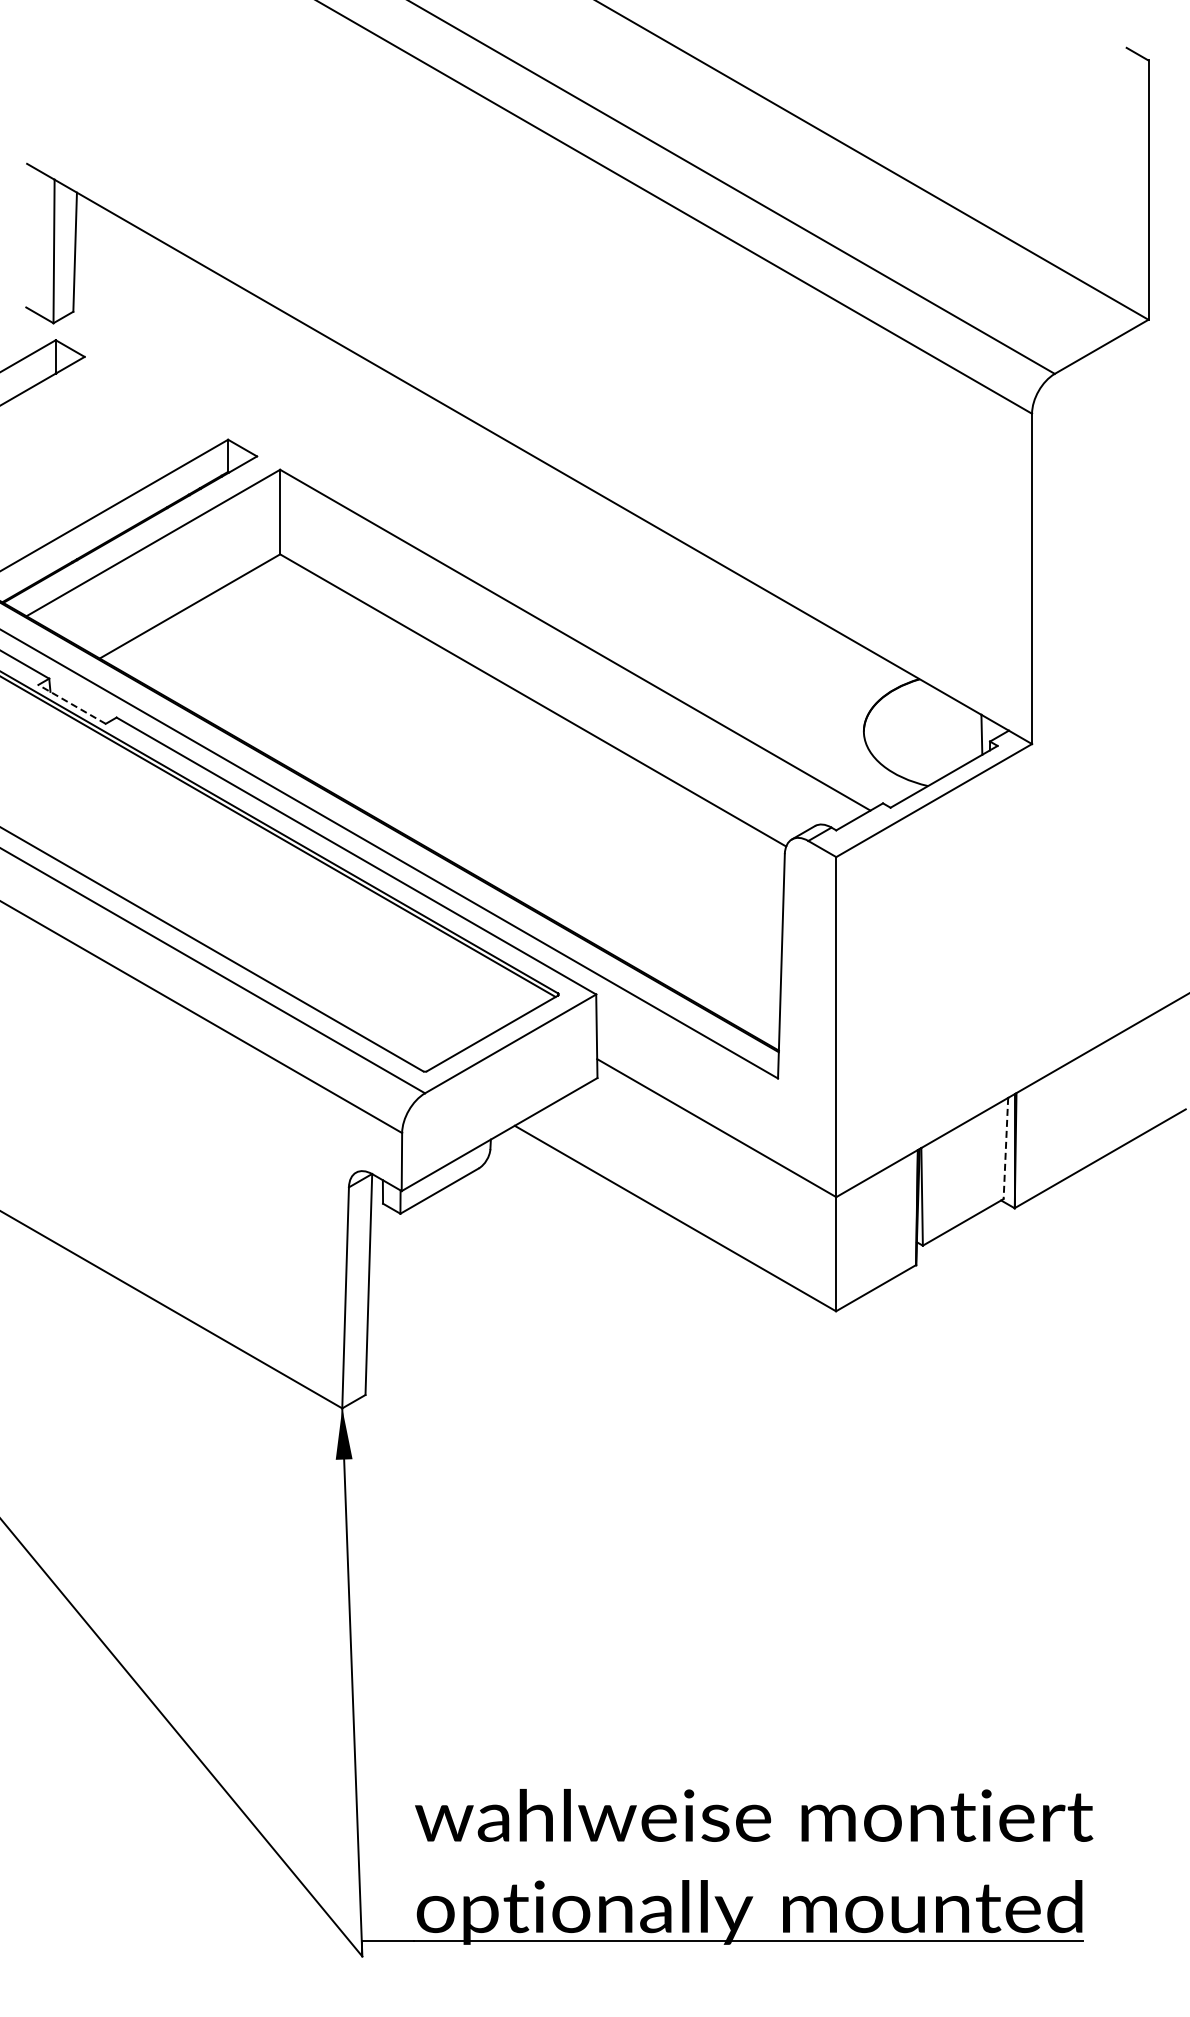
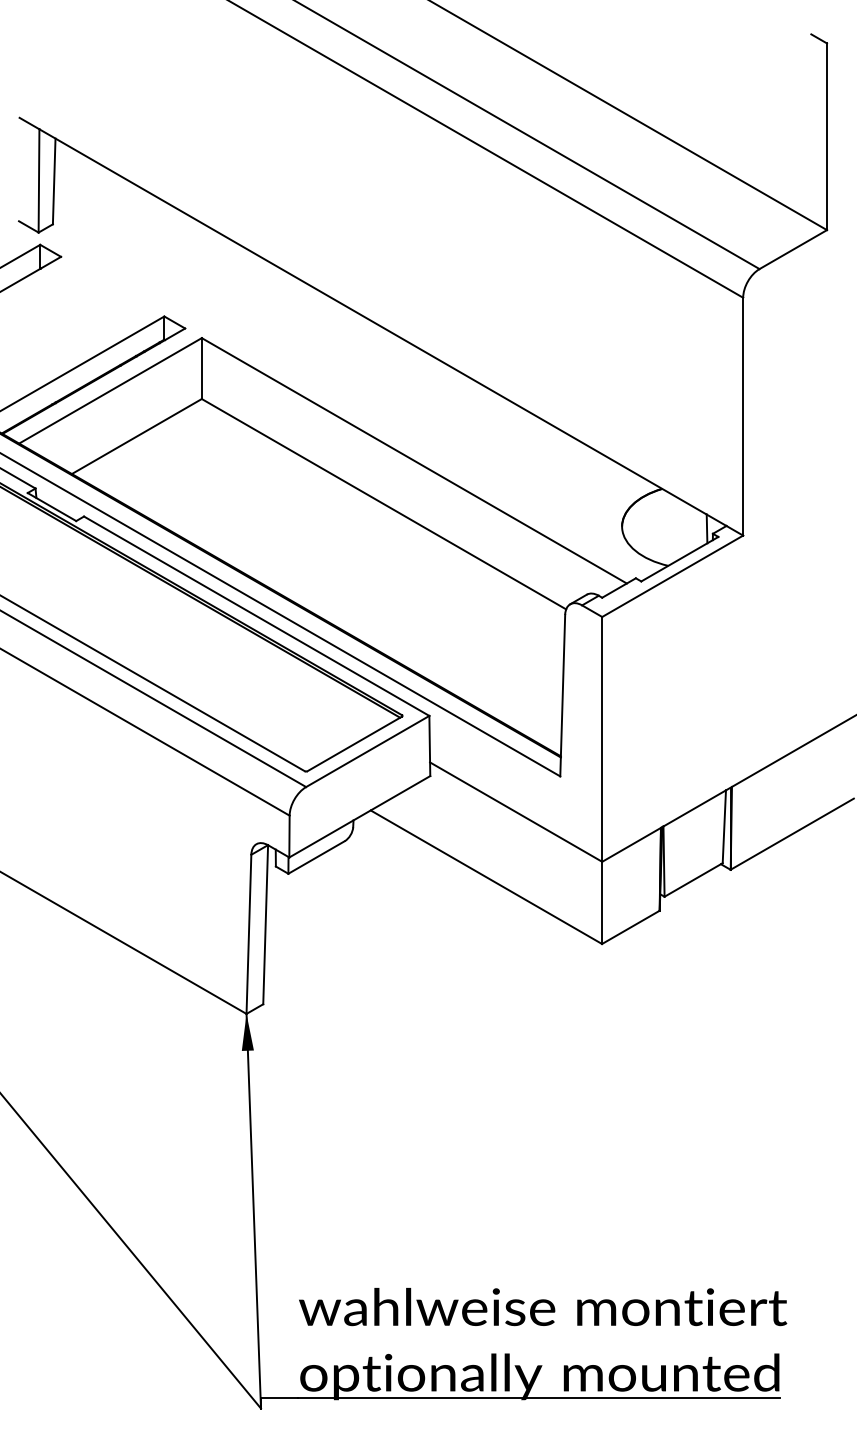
line: (72, 704) -> (52, 507), dashed -> solid
line: (1005, 1148) -> (724, 826), dashed -> solid

